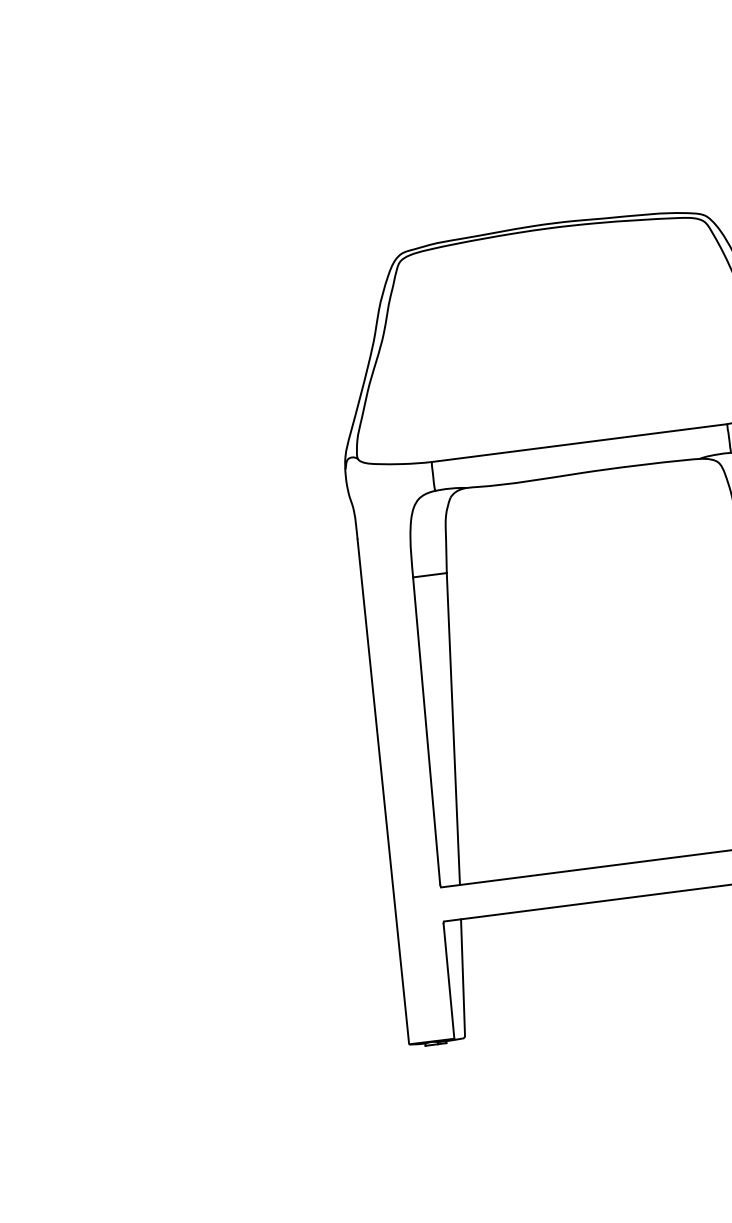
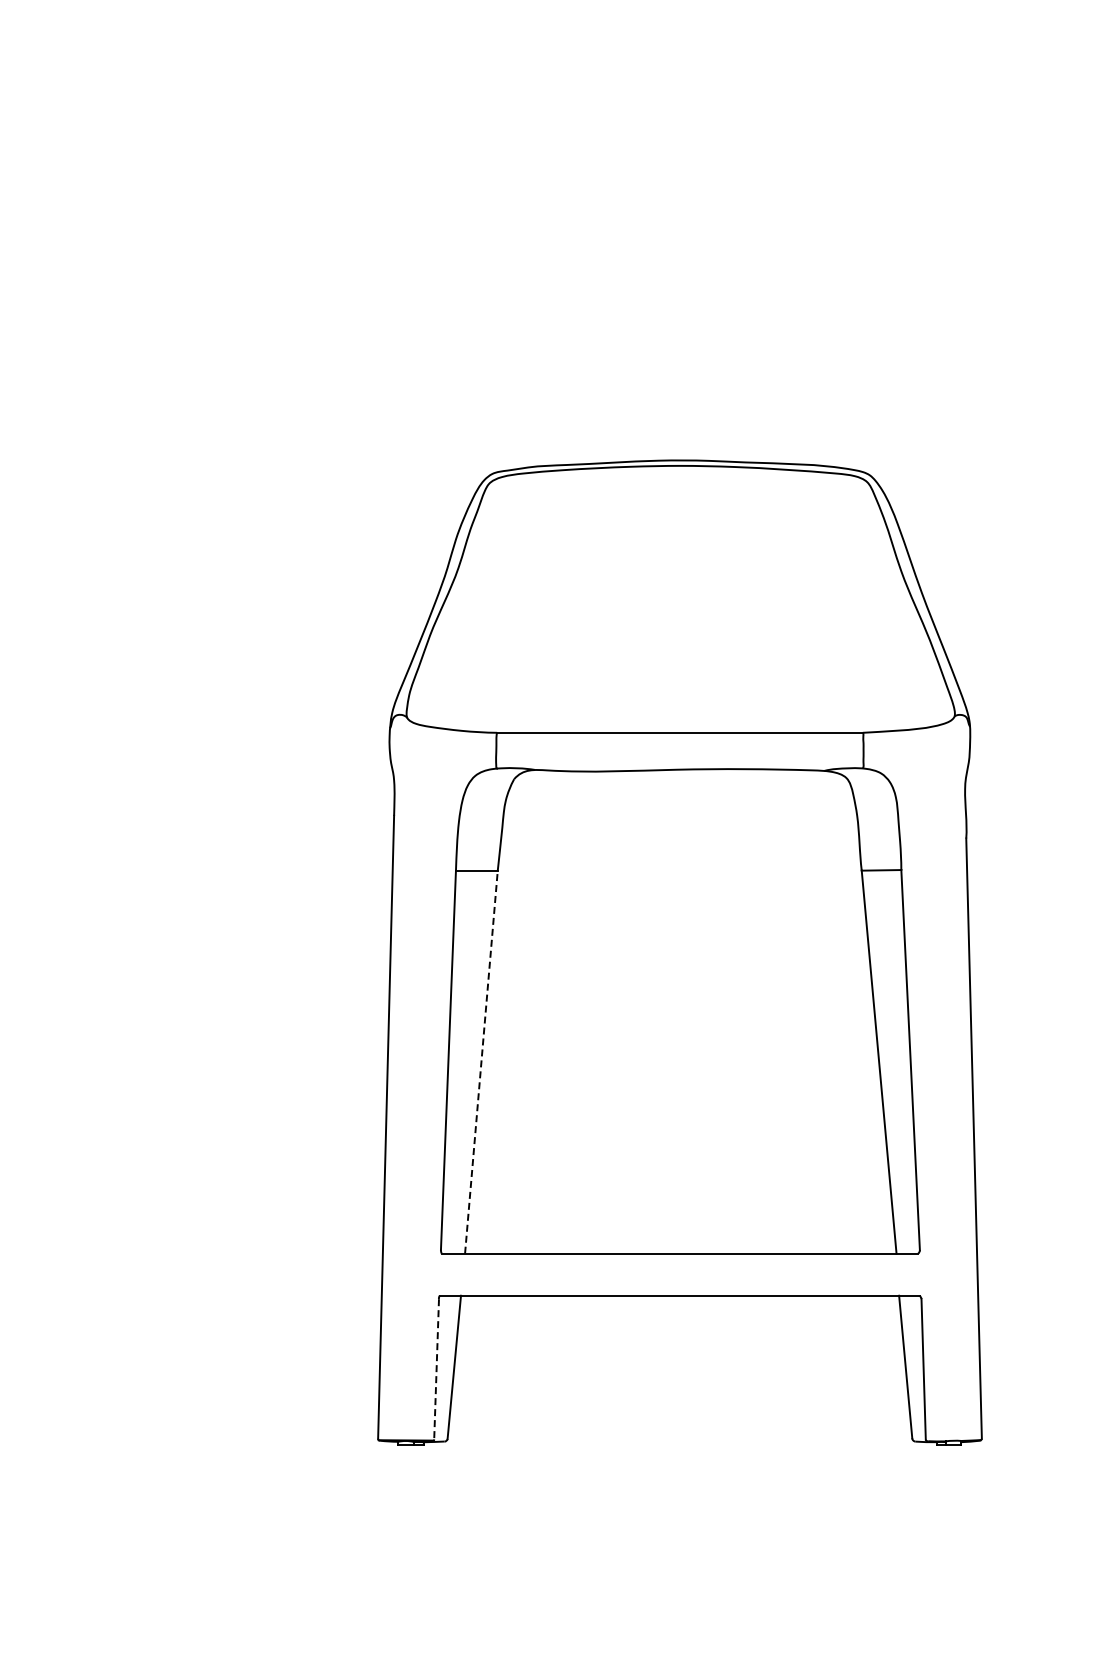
line: (453, 728) -> (481, 1061), solid -> dashed
line: (448, 981) -> (436, 1369), solid -> dashed

